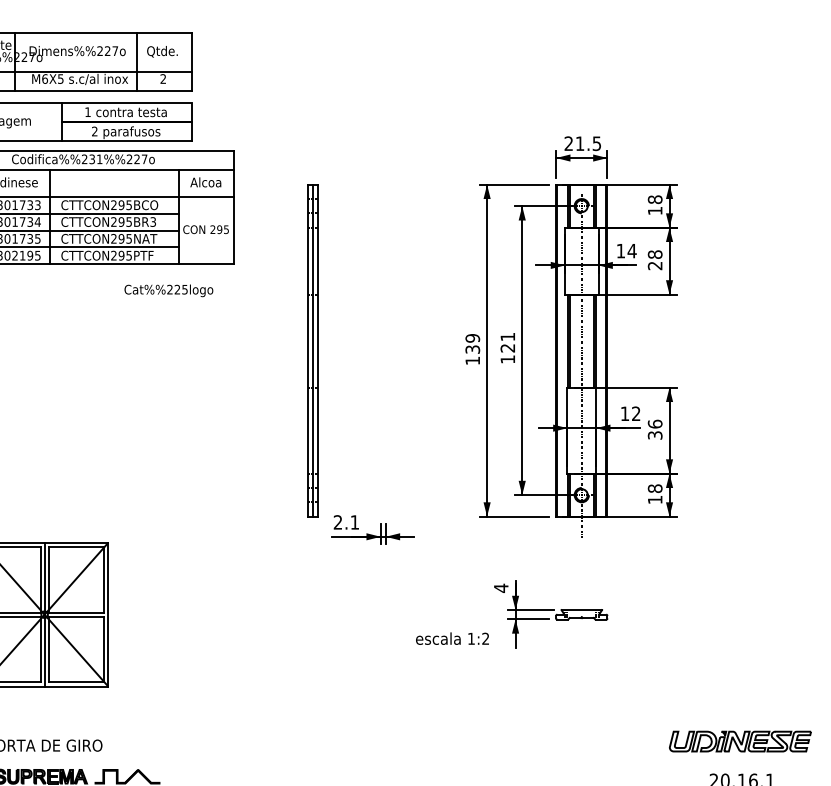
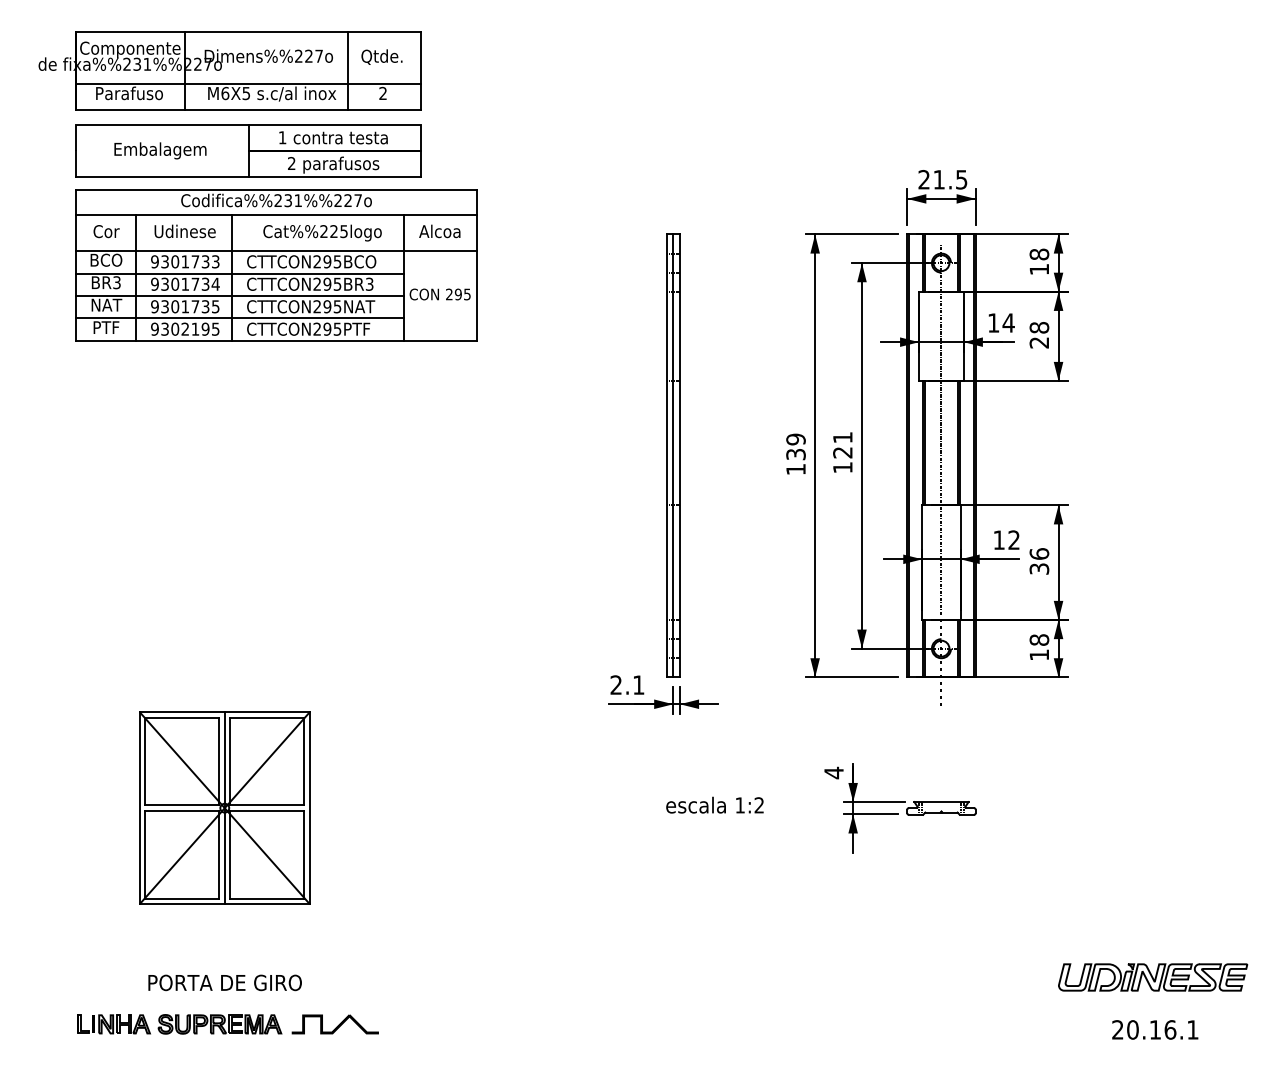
text: (168, 290) -> (322, 232), moved
part: (312, 350) -> (673, 455), moved
text: (452, 638) -> (714, 804), moved

